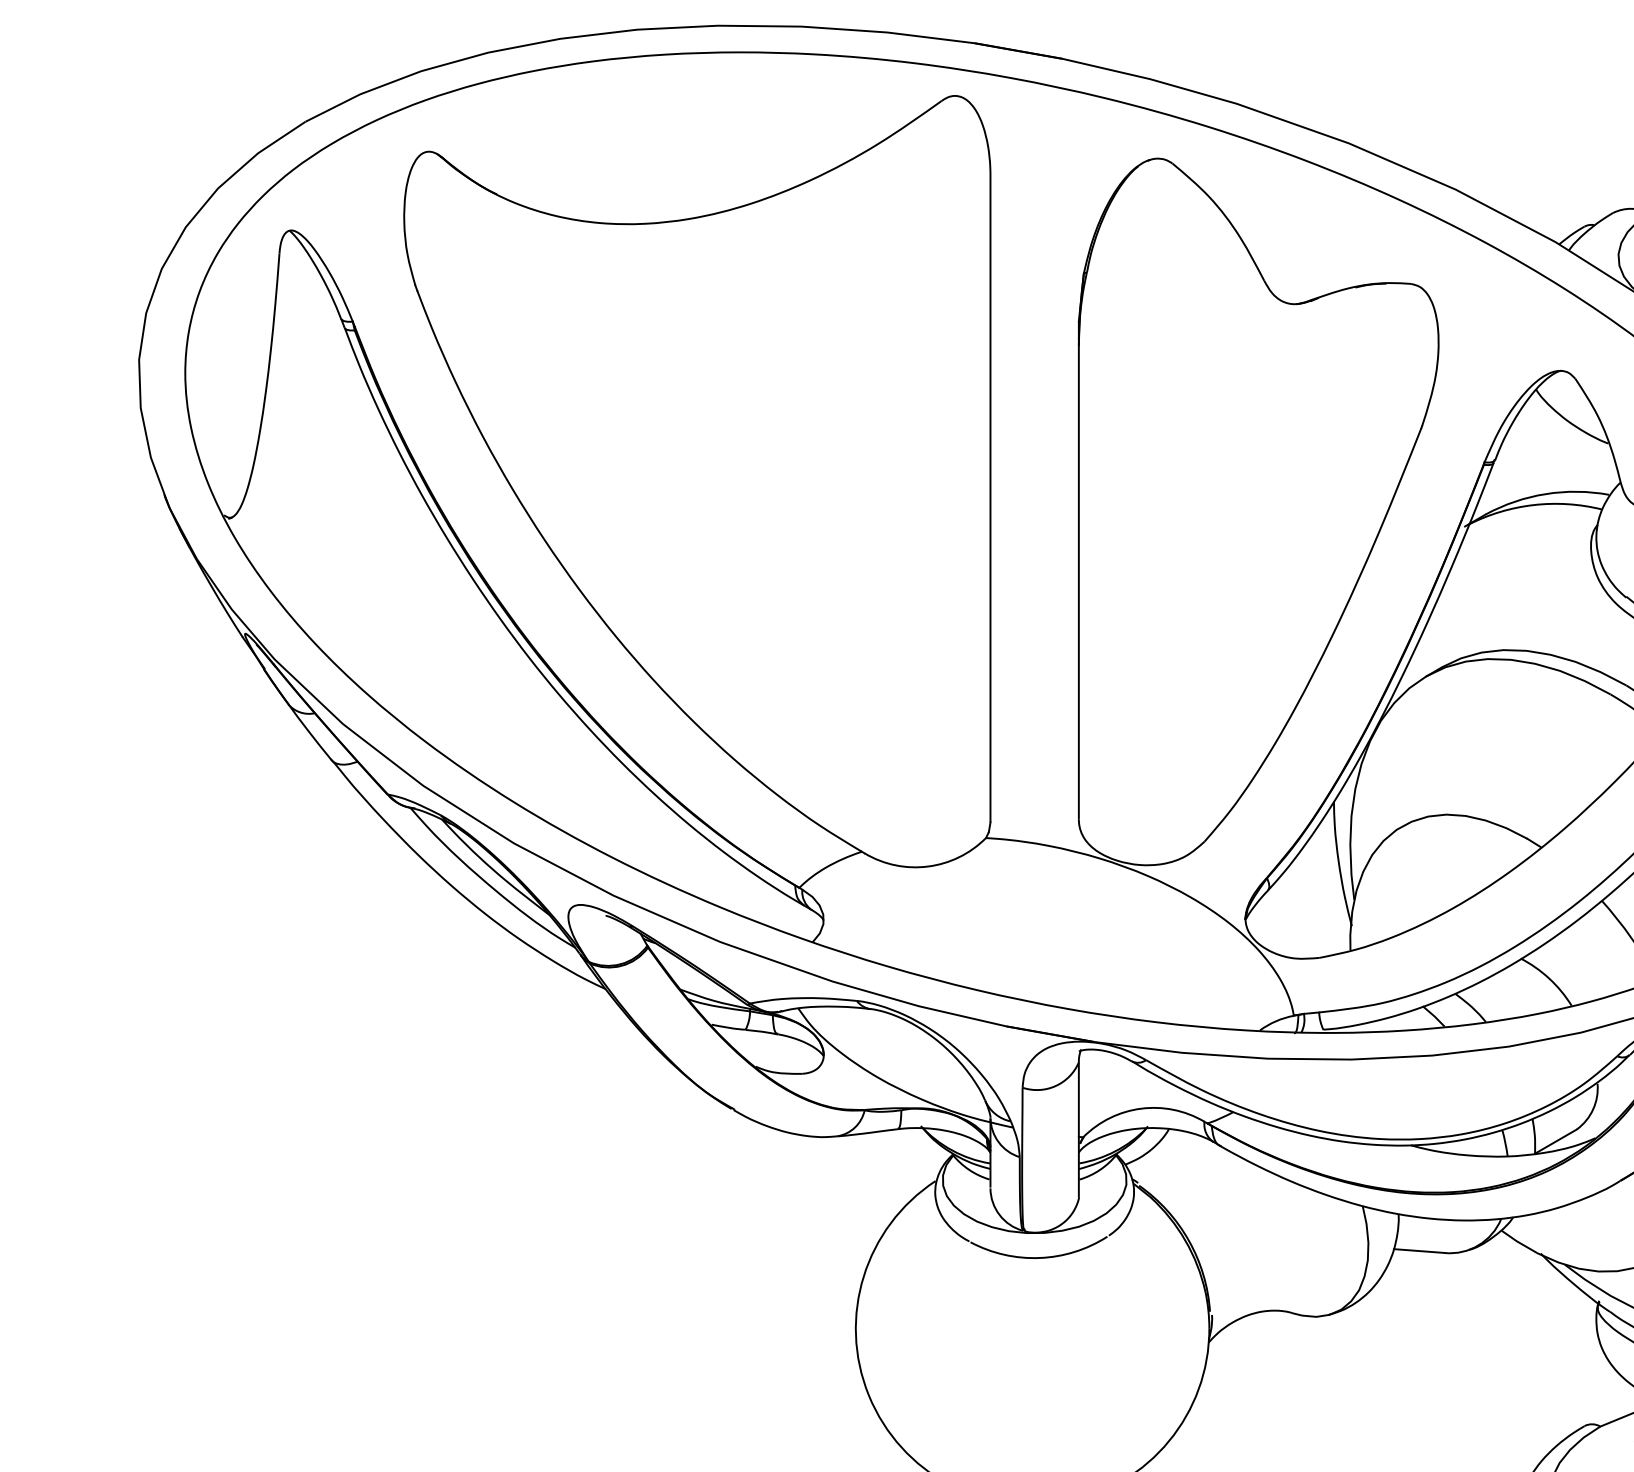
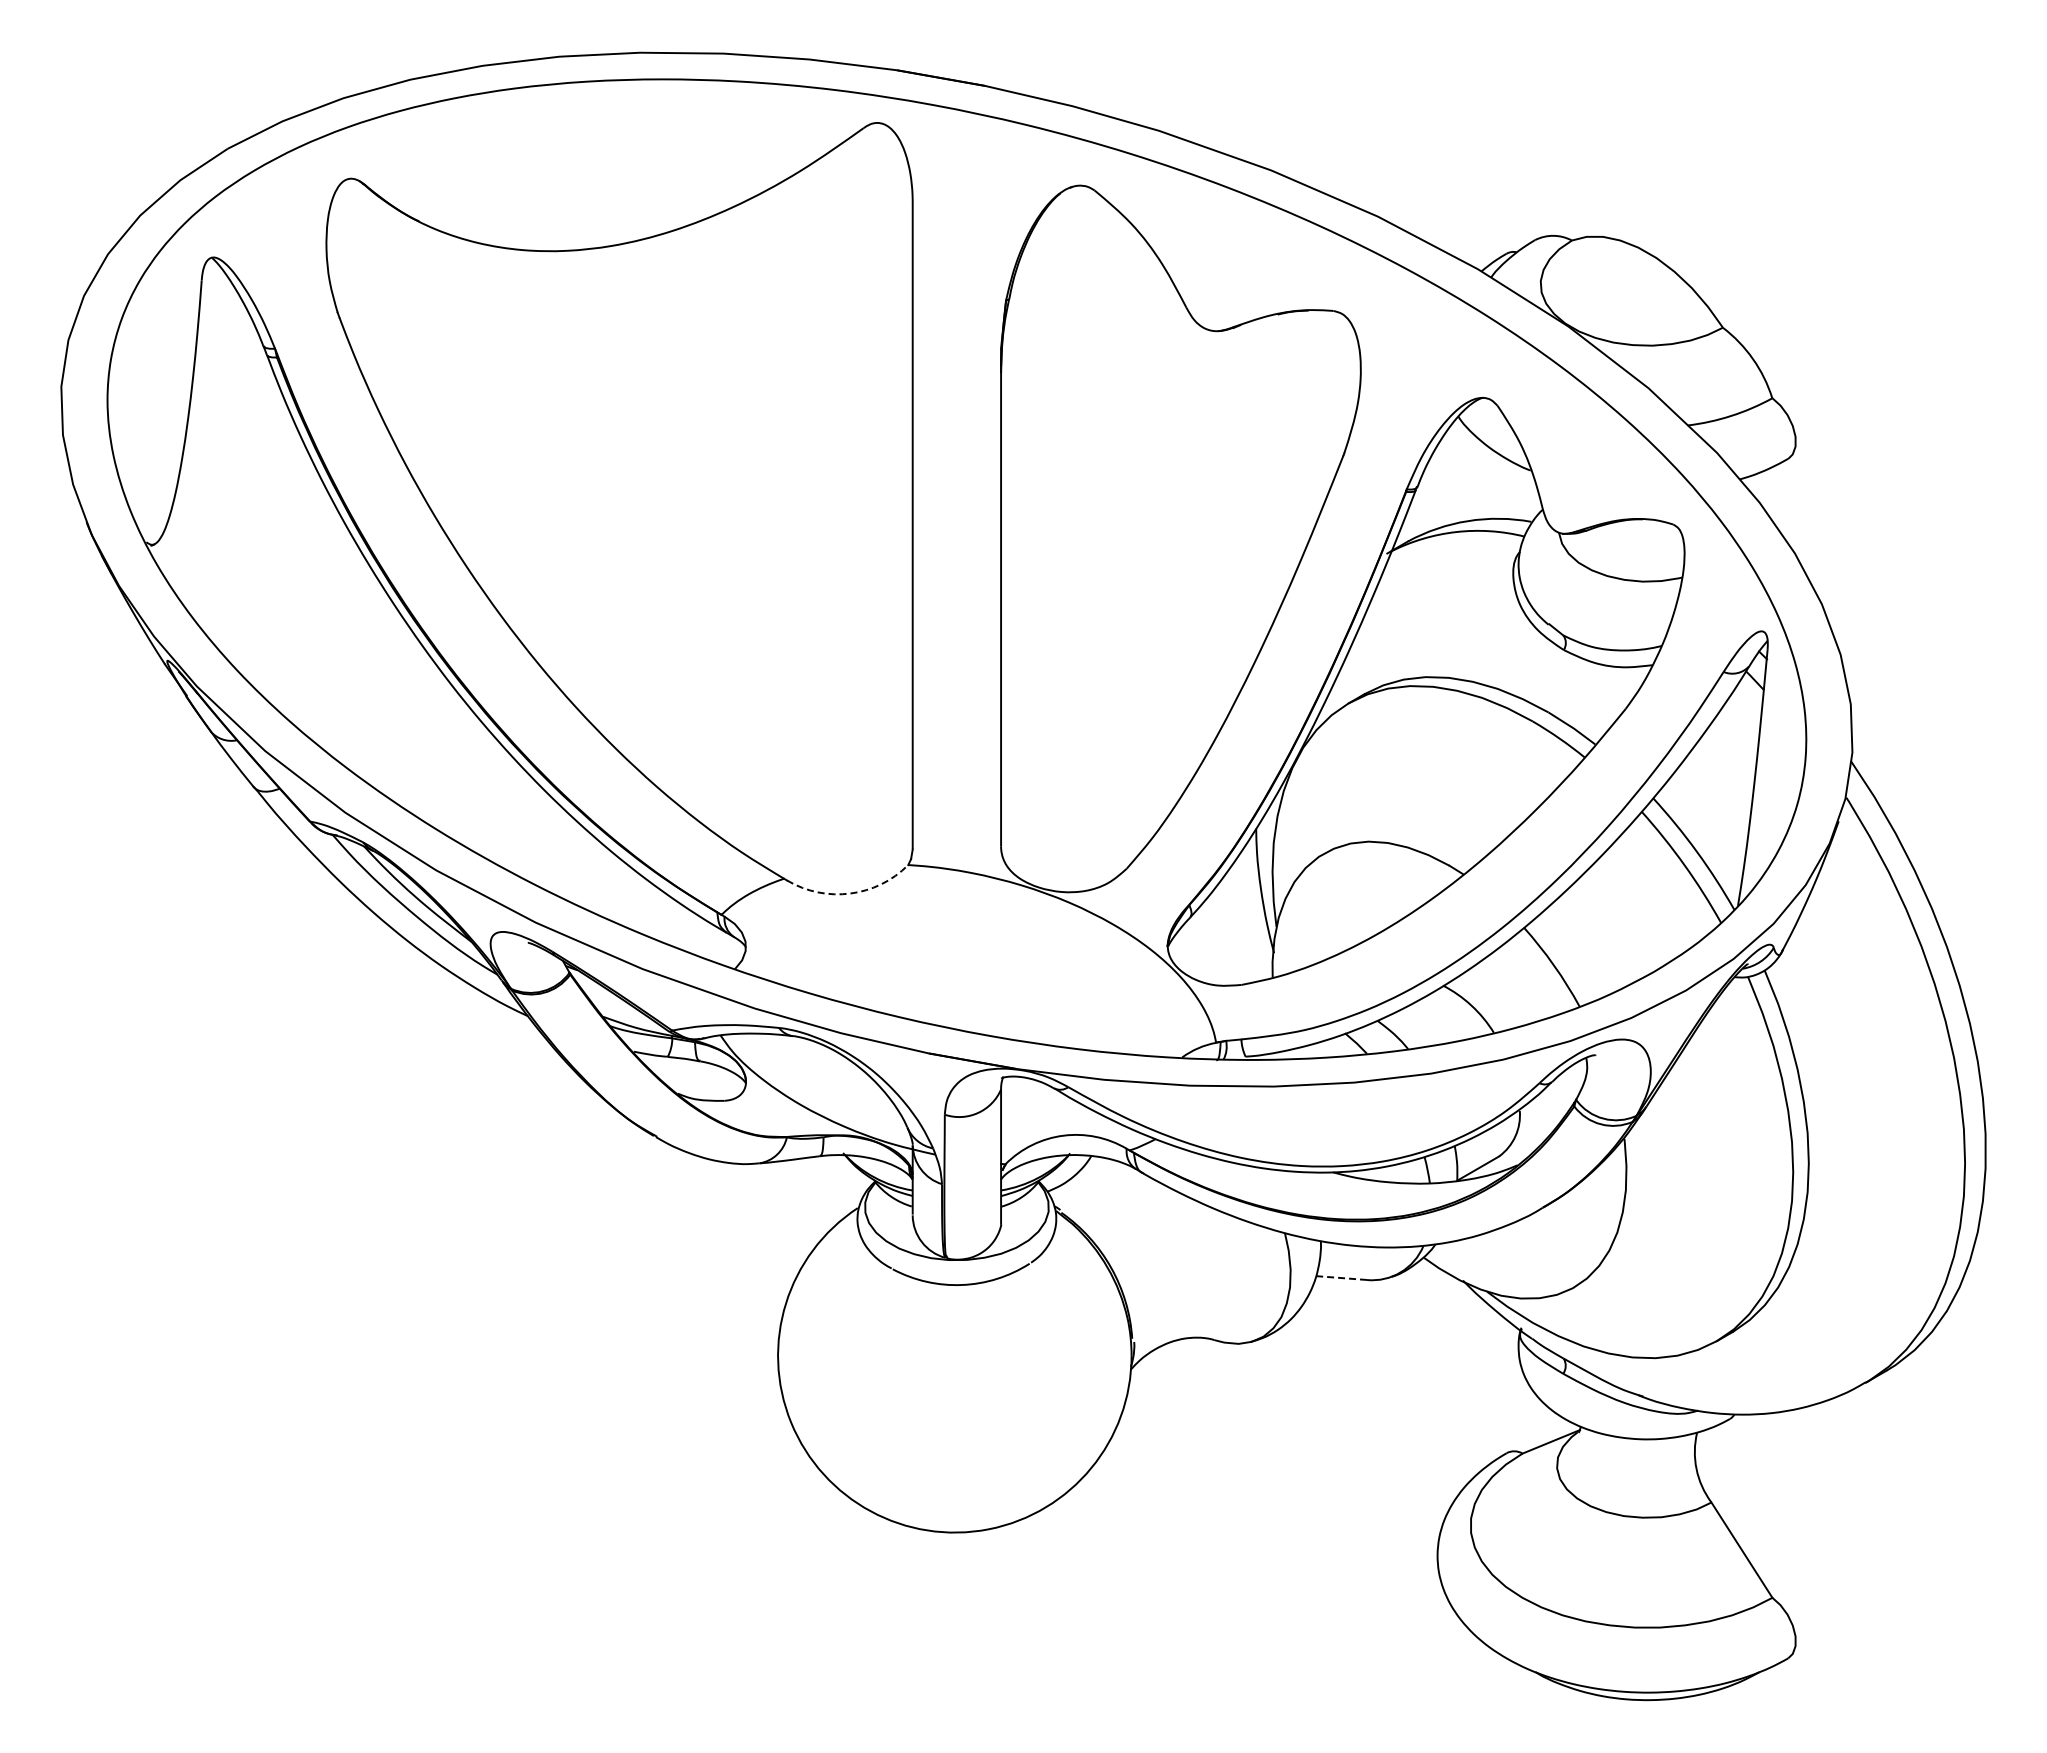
arc: (928, 866) -> (850, 893), solid -> dashed
line: (1420, 1251) -> (1342, 1278), solid -> dashed

